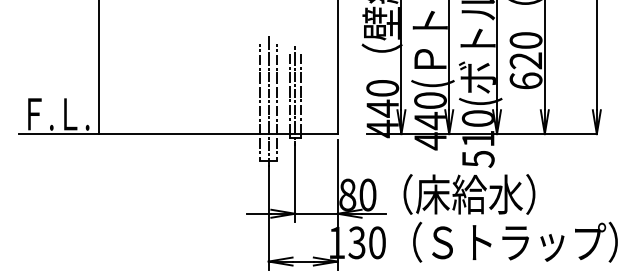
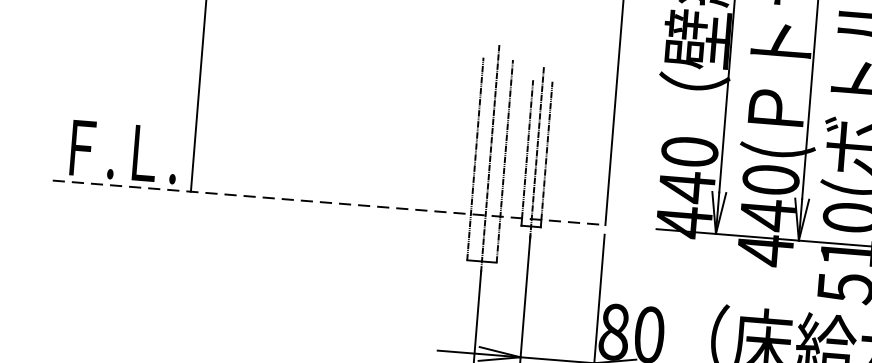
line: (178, 134) -> (329, 203), solid -> dashed

